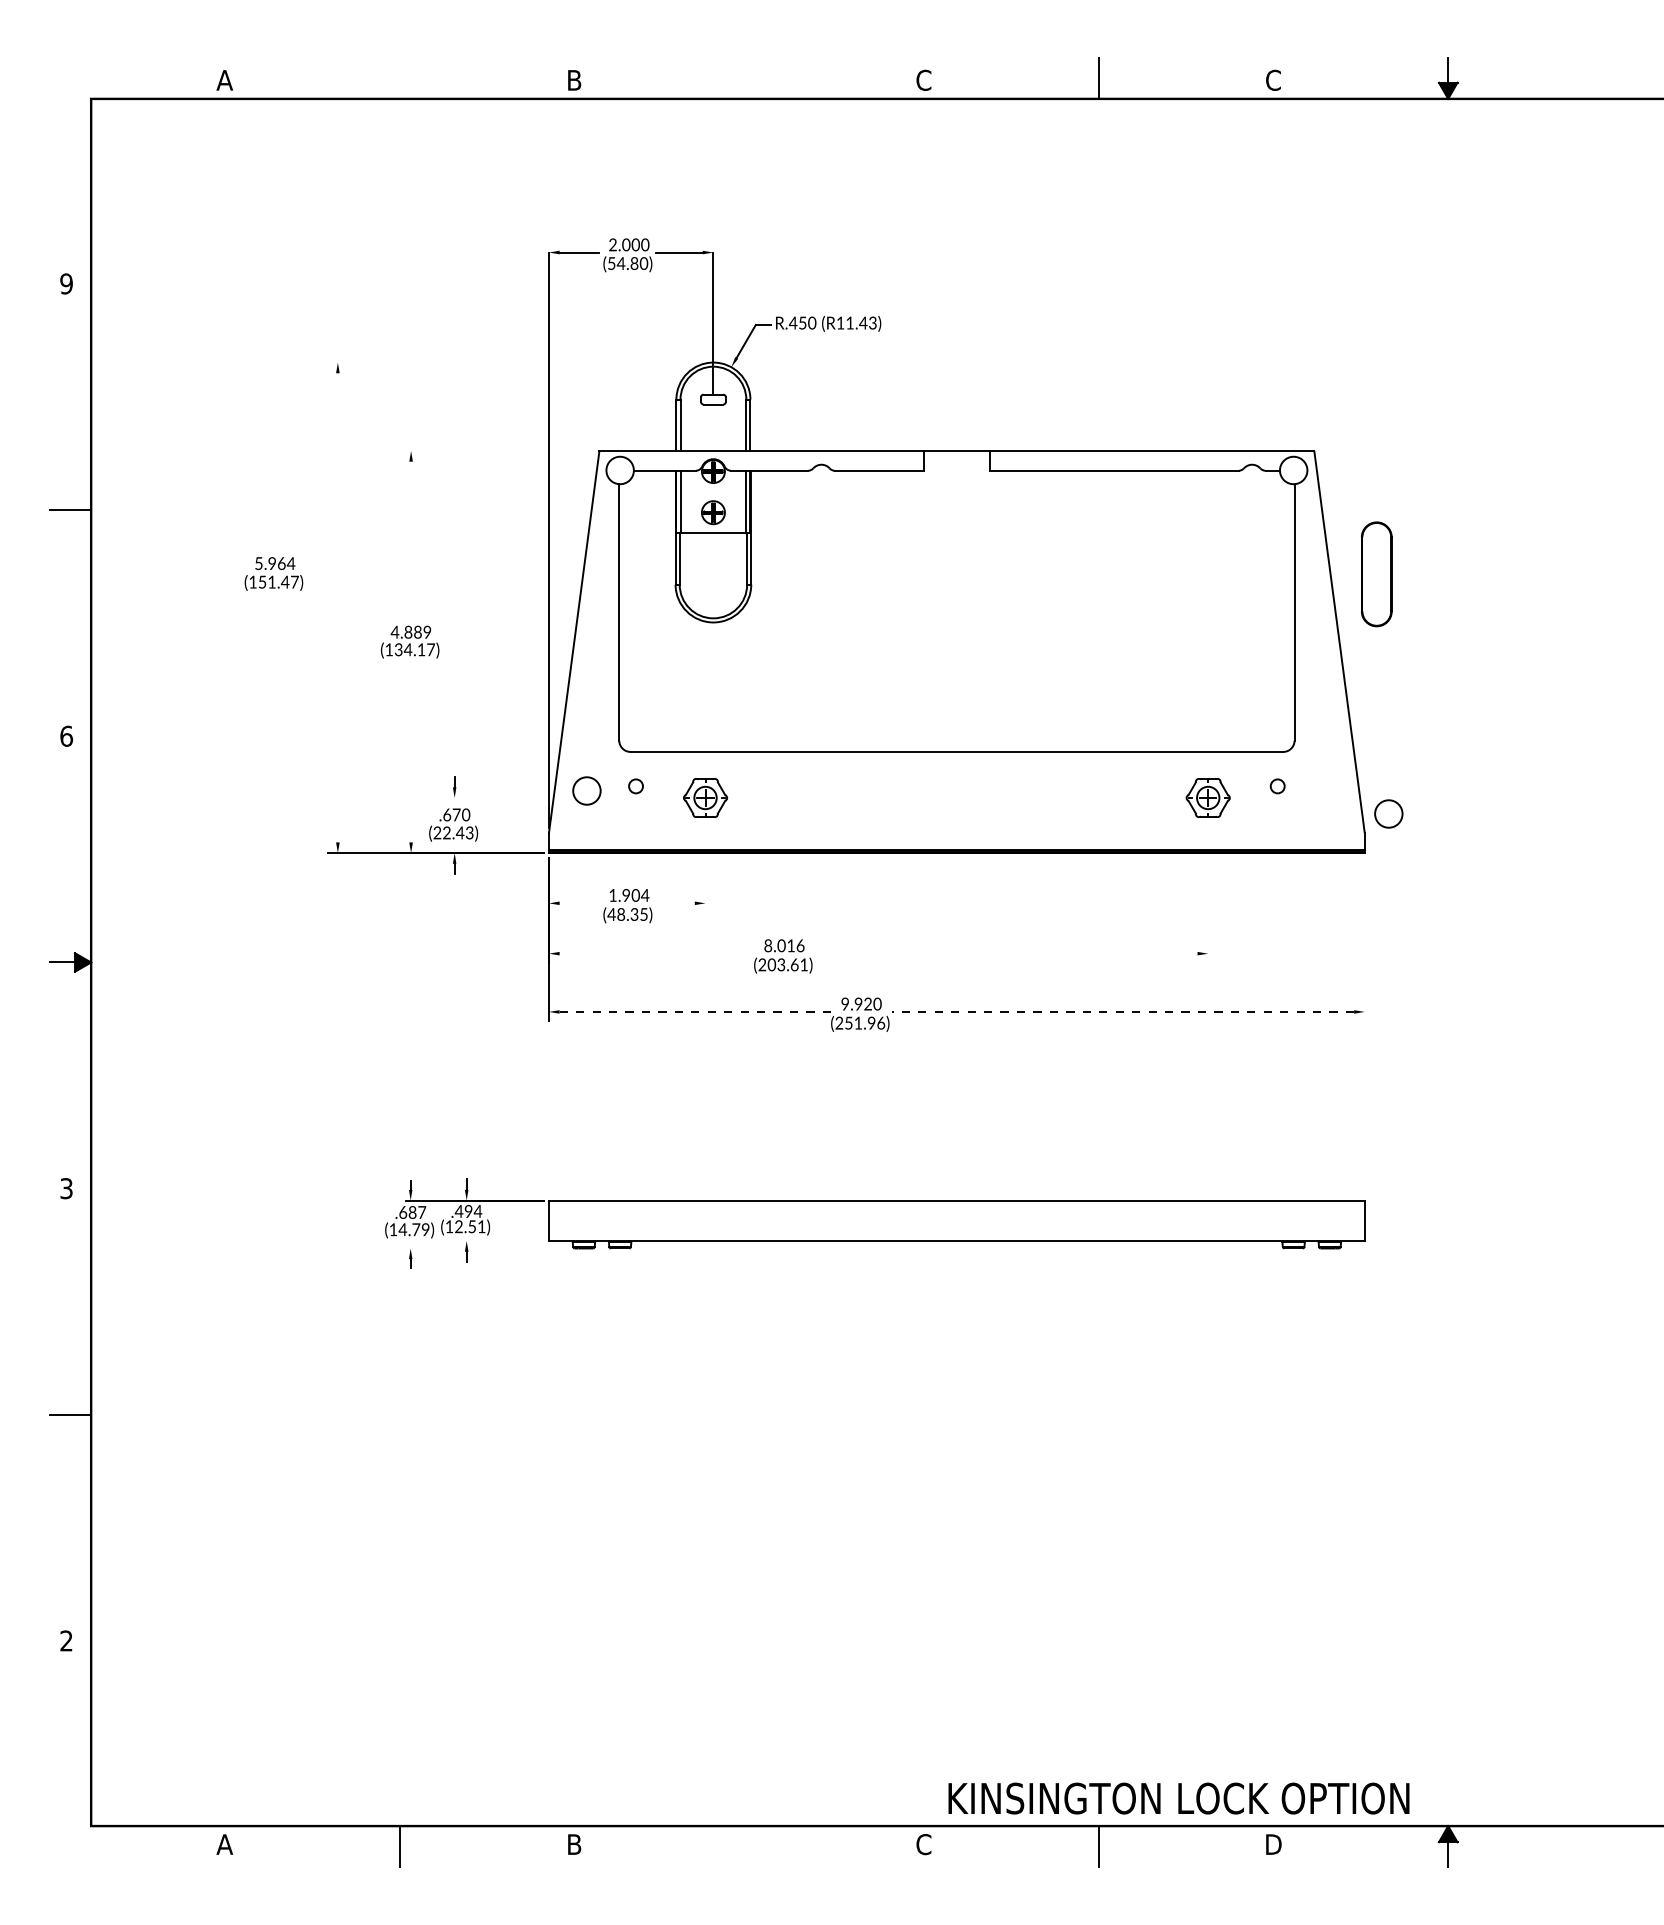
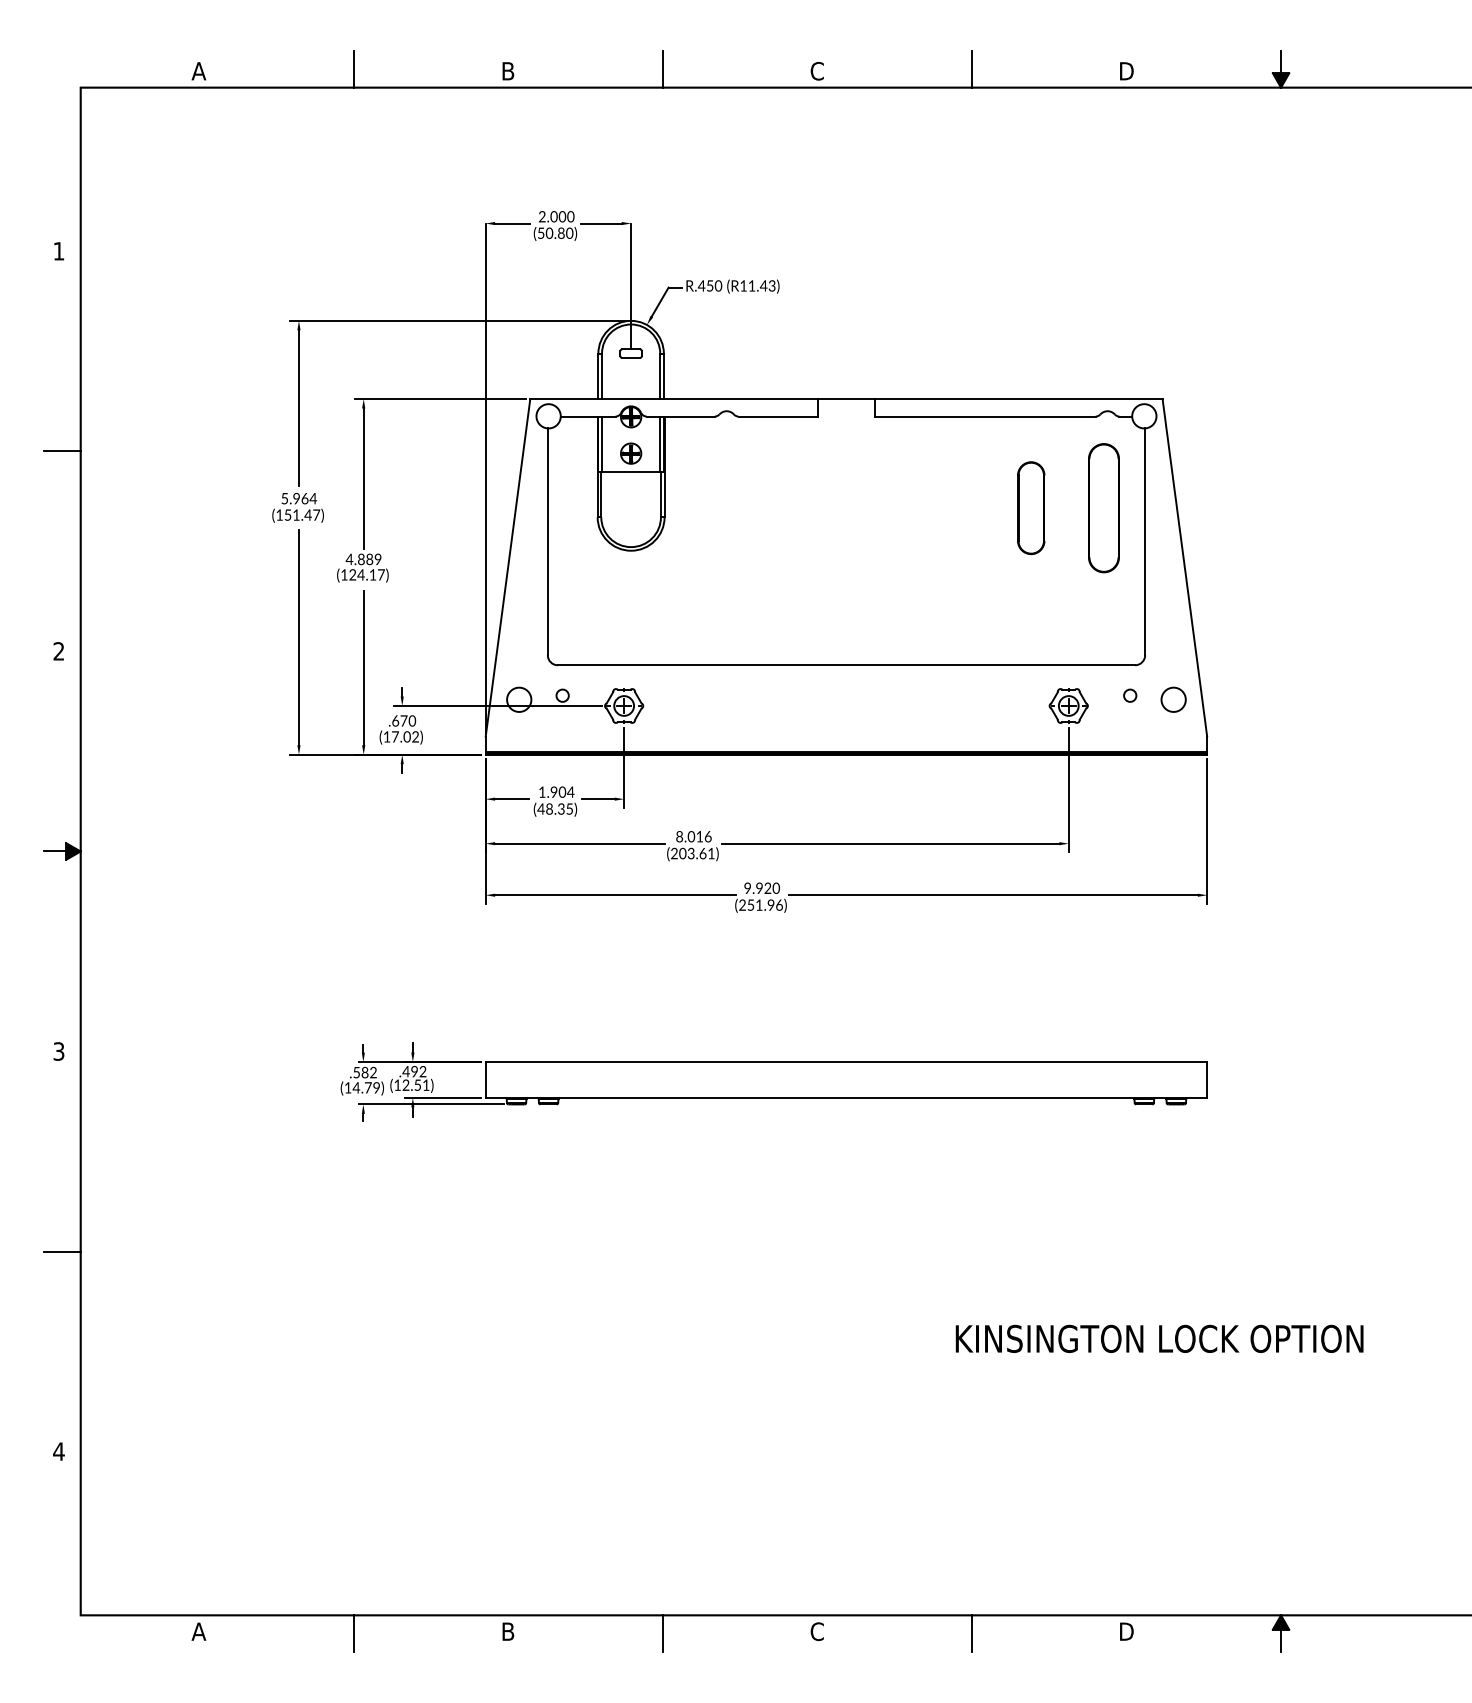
line: (399, 77) -> (353, 68), added
line: (749, 77) -> (663, 68), added
text: (1273, 79) -> (1126, 70), C -> D
text: (620, 263) -> (548, 233), (54.80) -> (50.80)
text: (66, 283) -> (58, 250), 9 -> 1
line: (518, 362) -> (458, 320), added
line: (497, 451) -> (440, 399), added
line: (337, 461) -> (298, 408), added
line: (411, 540) -> (364, 478), added
text: (273, 573) -> (297, 507), moved
part: (1247, 574) -> (1103, 508), added
part: (1376, 574) -> (1030, 508), moved
text: (398, 651) -> (352, 576), (134.17) -> (124.17)
line: (337, 720) -> (298, 637), added
text: (66, 735) -> (58, 650), 6 -> 2
line: (411, 755) -> (364, 668), added
line: (562, 798) -> (497, 706), added
circle: (1388, 813) -> (1173, 699), moved
text: (453, 832) -> (401, 736), (22.43) -> (17.02)
line: (705, 867) -> (624, 767), added
line: (1208, 892) -> (1069, 789), added
line: (578, 903) -> (511, 799), added
line: (675, 903) -> (597, 799), added
line: (1364, 939) -> (1206, 831), added
line: (655, 953) -> (579, 843), added
line: (1006, 953) -> (890, 843), added
line: (695, 1011) -> (615, 894), dashed -> solid
line: (1122, 1011) -> (992, 894), dashed -> solid
text: (477, 1211) -> (422, 1071), .494 -> .492
text: (412, 1212) -> (364, 1072), .687 -> .582
line: (500, 1241) -> (442, 1098), added
line: (487, 1248) -> (431, 1104), added
text: (66, 1640) -> (58, 1451), 2 -> 4
text: (1178, 1798) -> (1159, 1338), moved
line: (749, 1846) -> (663, 1633), added

